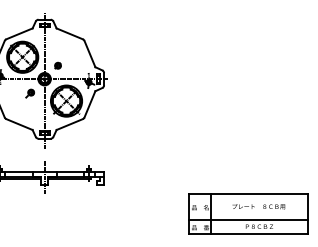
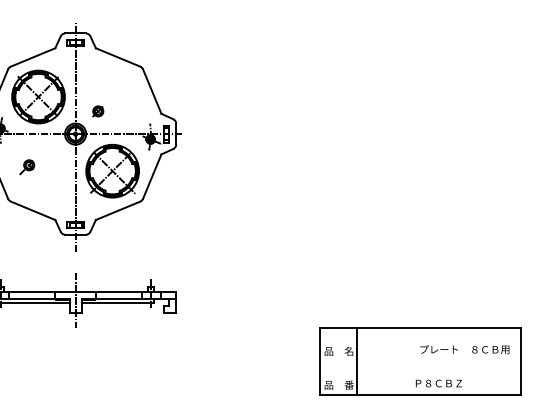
part: (29, 93) -> (26, 166), moved
text: (258, 206) -> (464, 349), moved
line: (248, 219) -> (420, 371), removed

